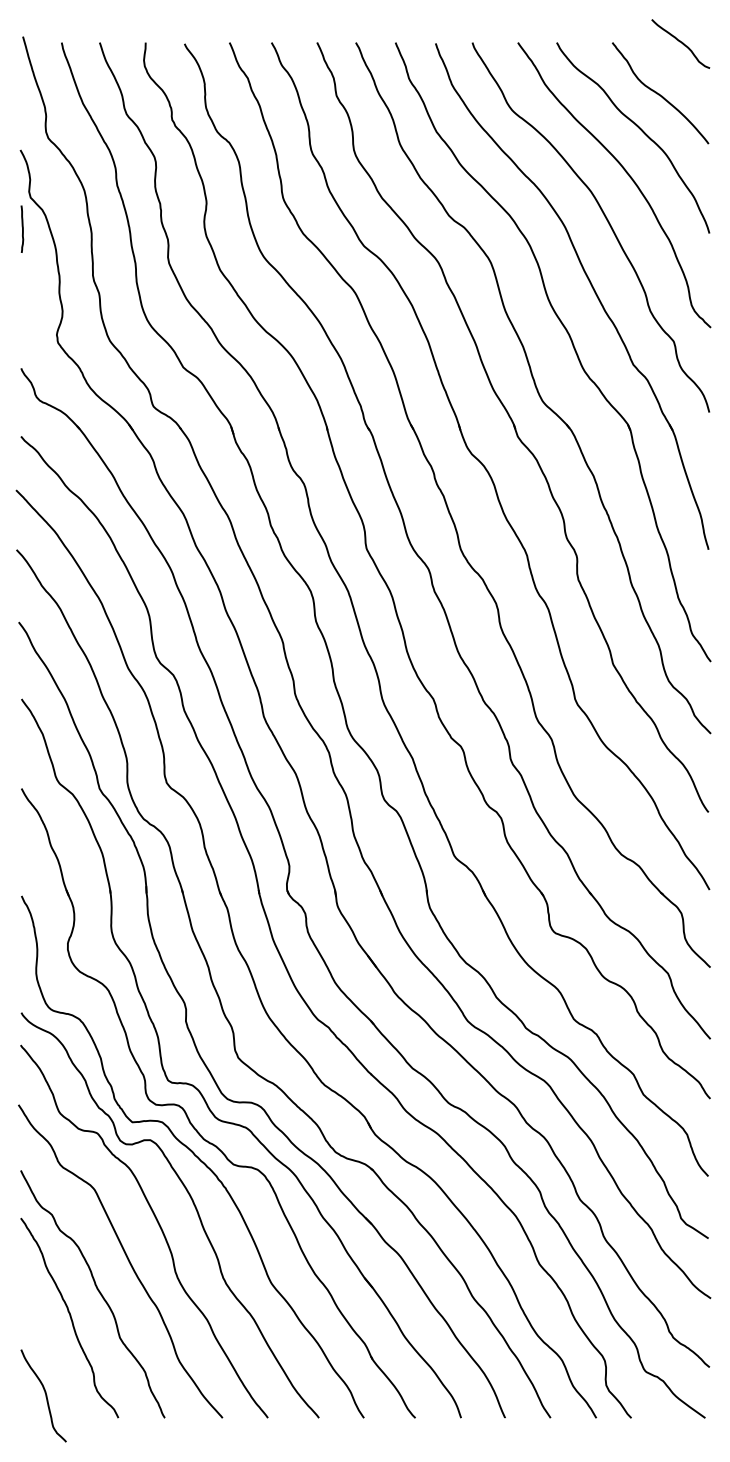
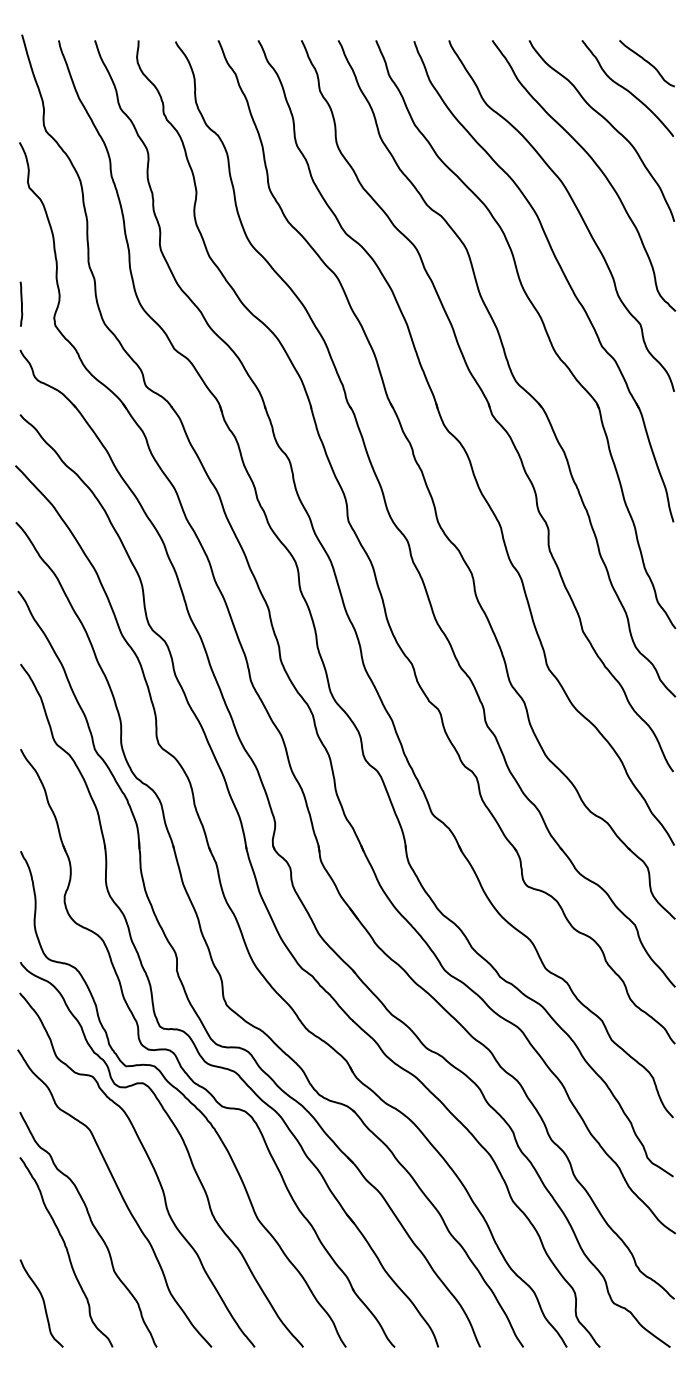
curve: (680, 42) -> (646, 62), moved
curve: (22, 228) -> (21, 303), moved
curve: (45, 1395) -> (43, 1303), moved

